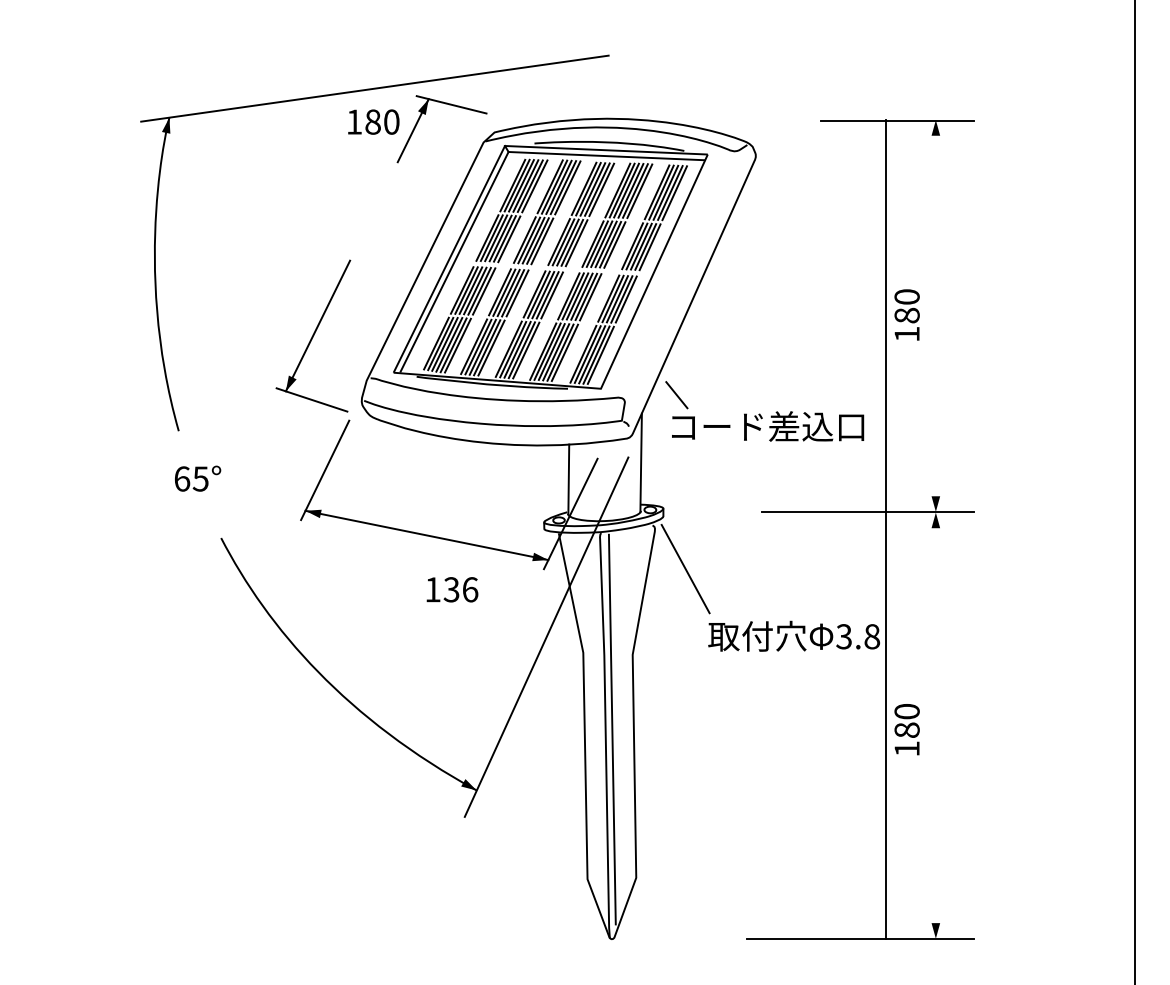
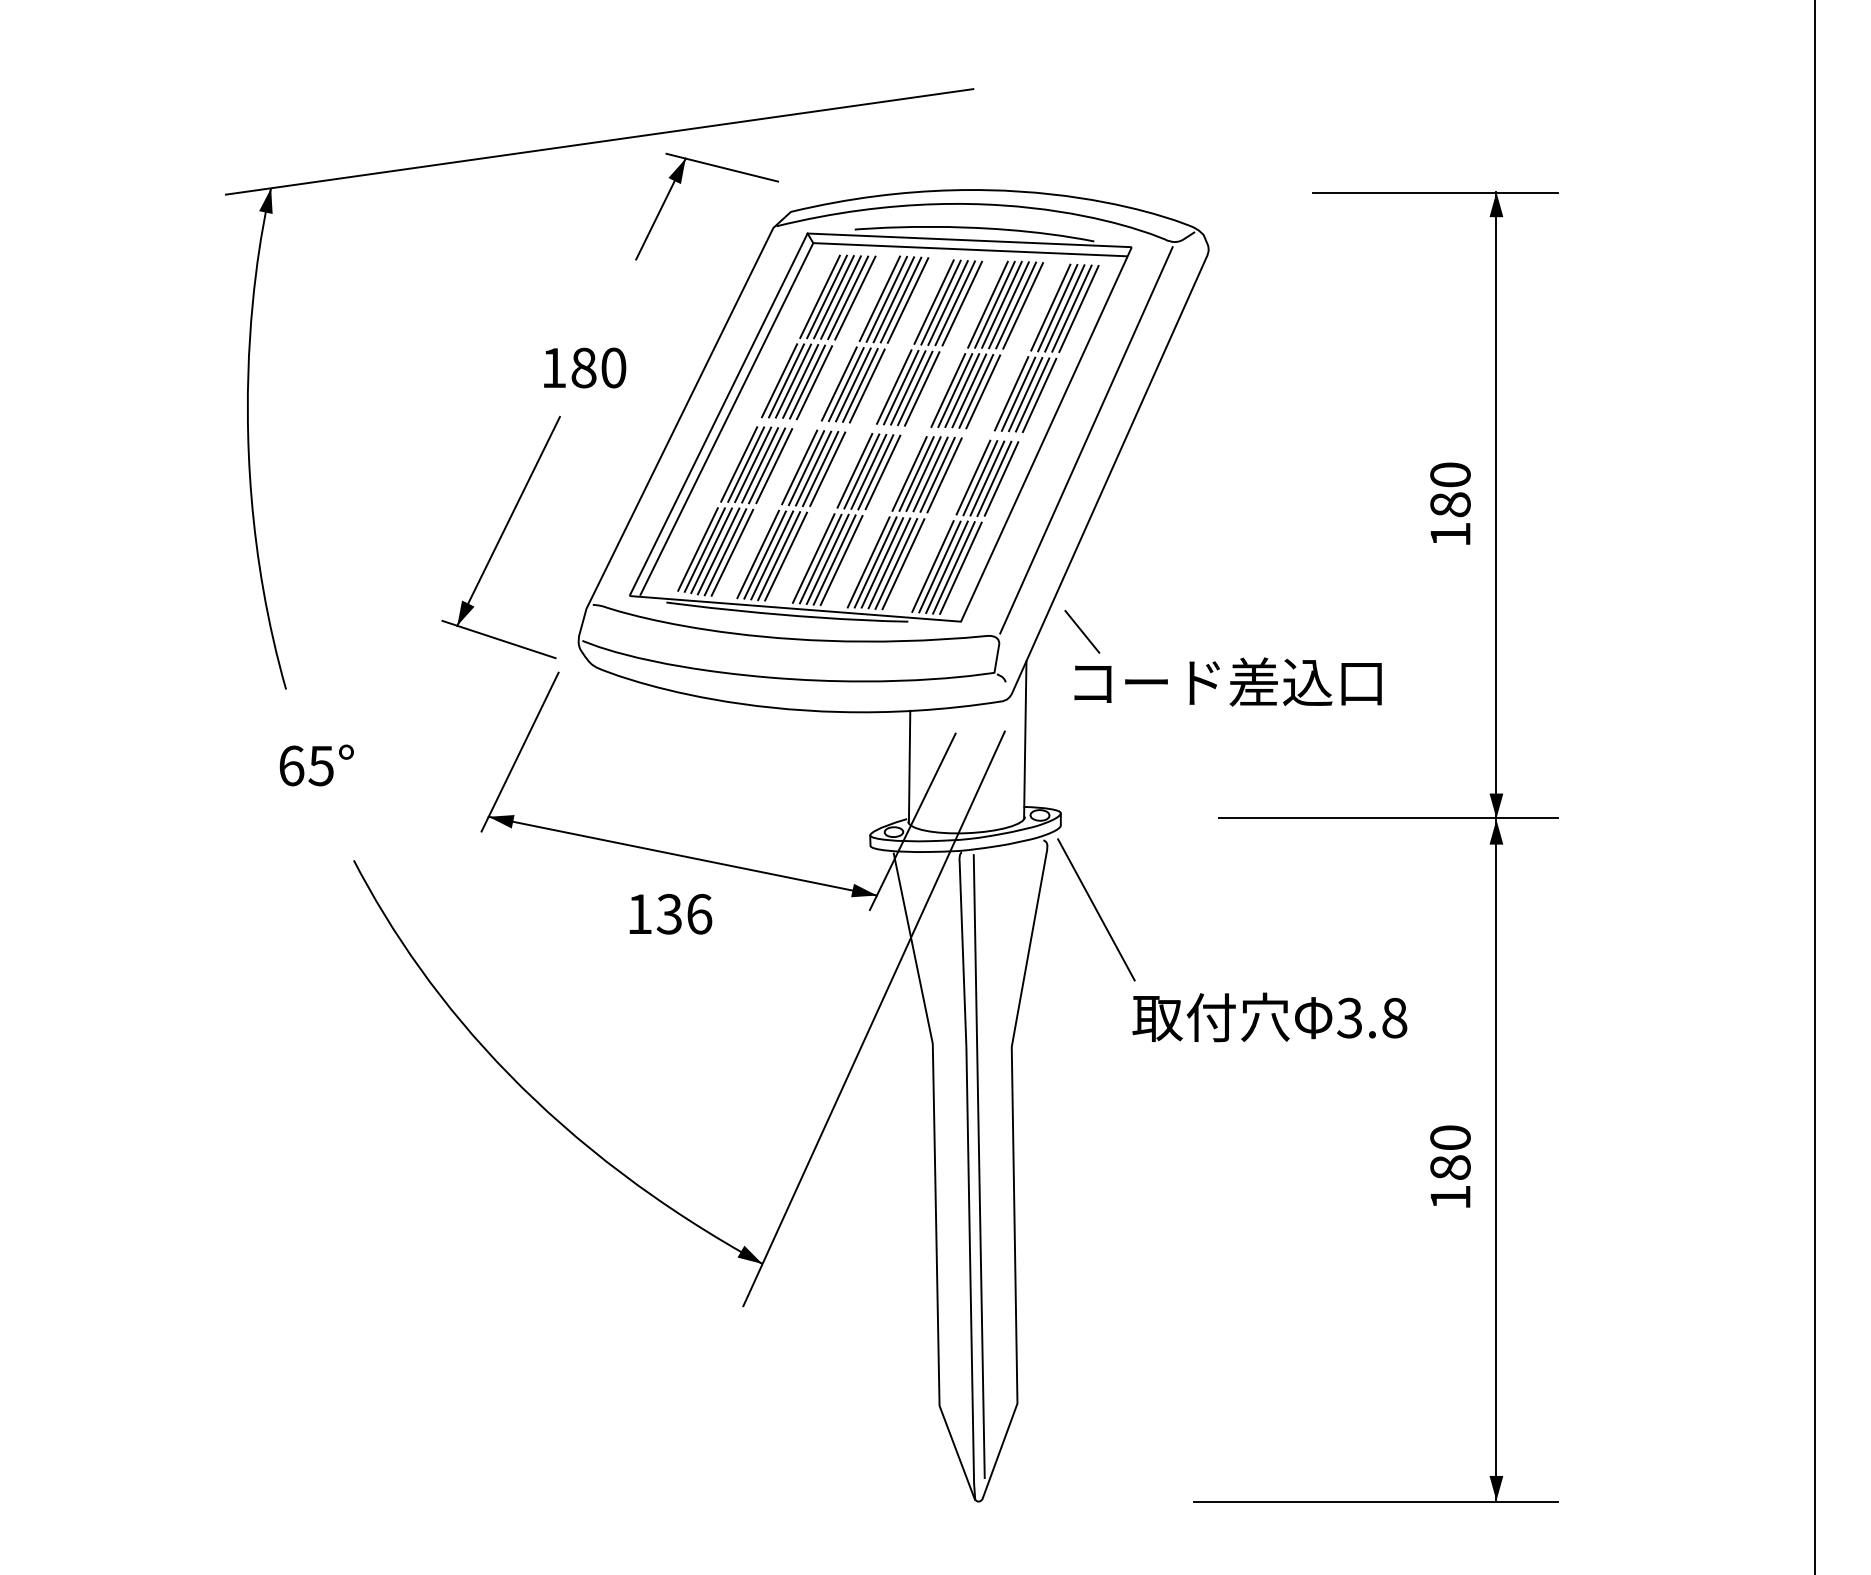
text: (373, 121) -> (584, 367), moved
line: (679, 275) -> (1086, 440), added
line: (885, 529) -> (1495, 846), moved
text: (452, 589) -> (670, 913), moved

